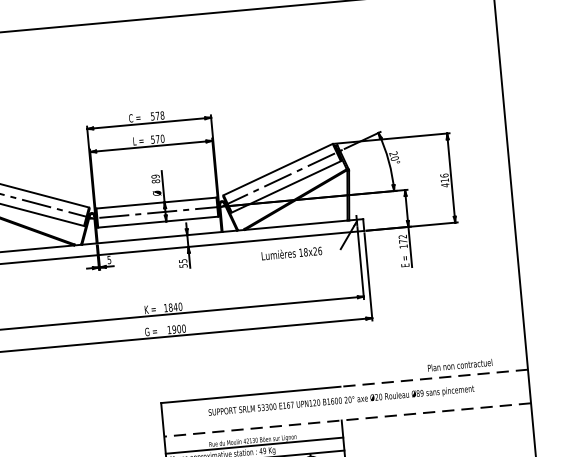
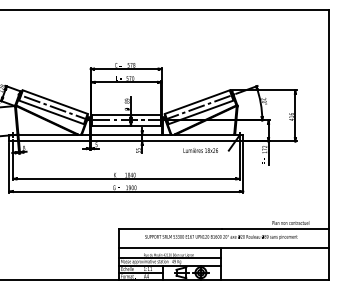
line: (434, 377) -> (275, 228), dashed -> solid
line: (346, 420) -> (223, 248), dashed -> solid

